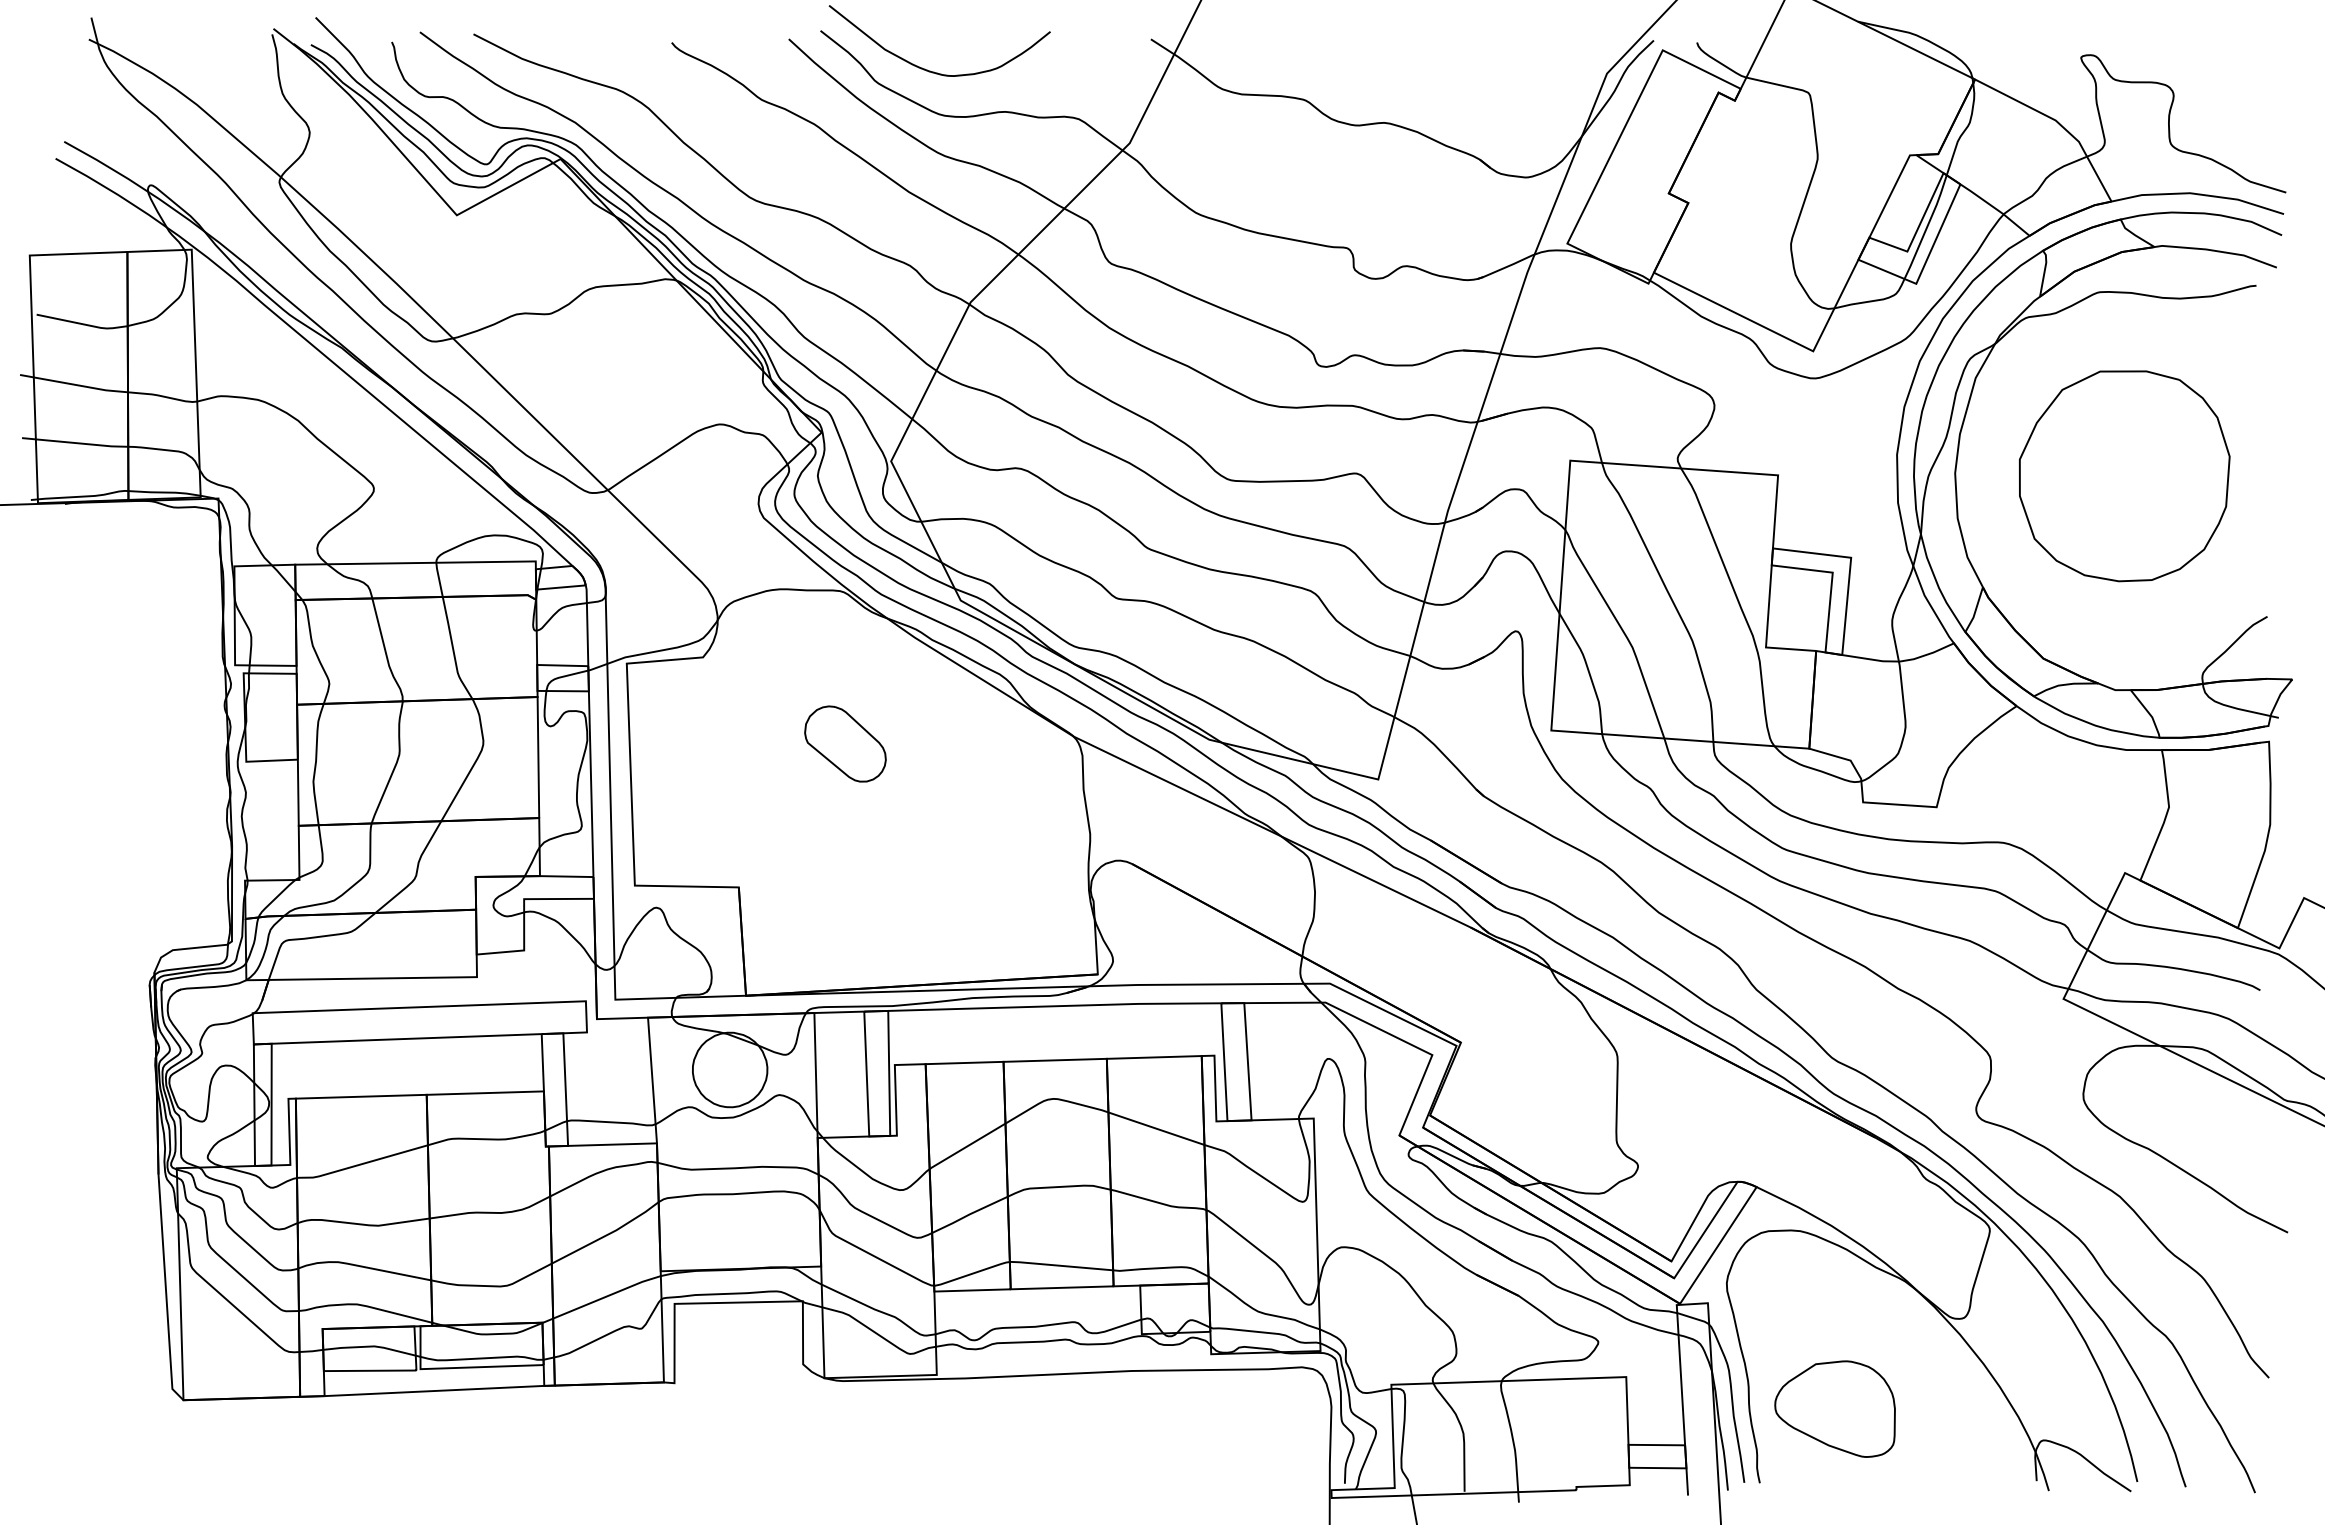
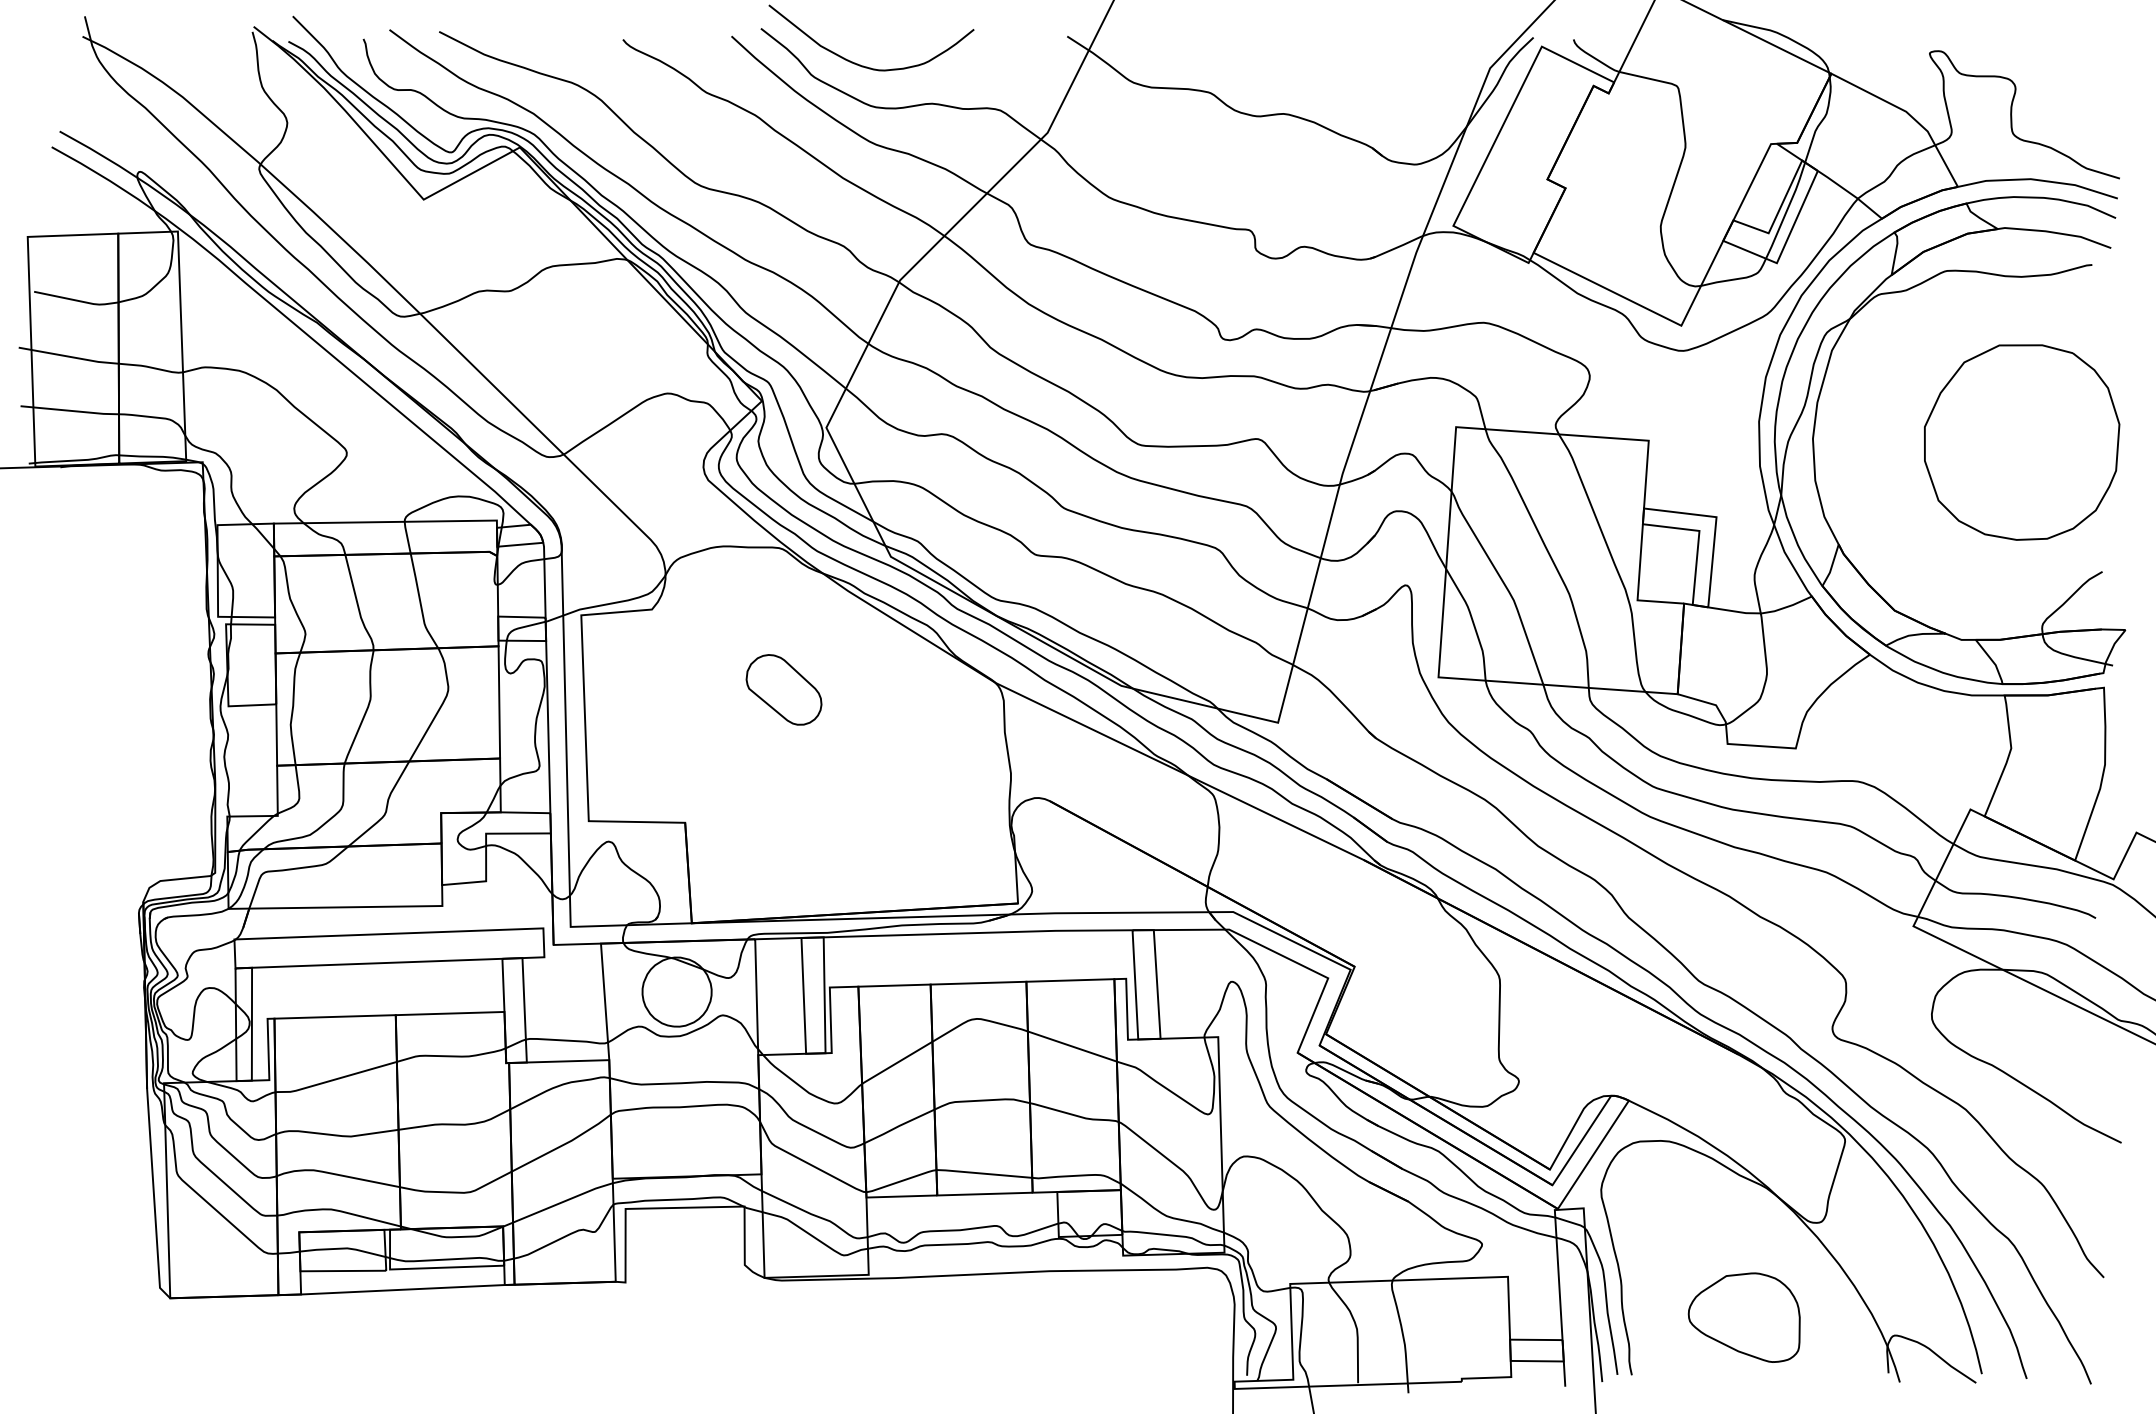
part: (2124, 476) -> (2021, 442), moved
part: (1834, 1408) -> (1743, 1317), moved

